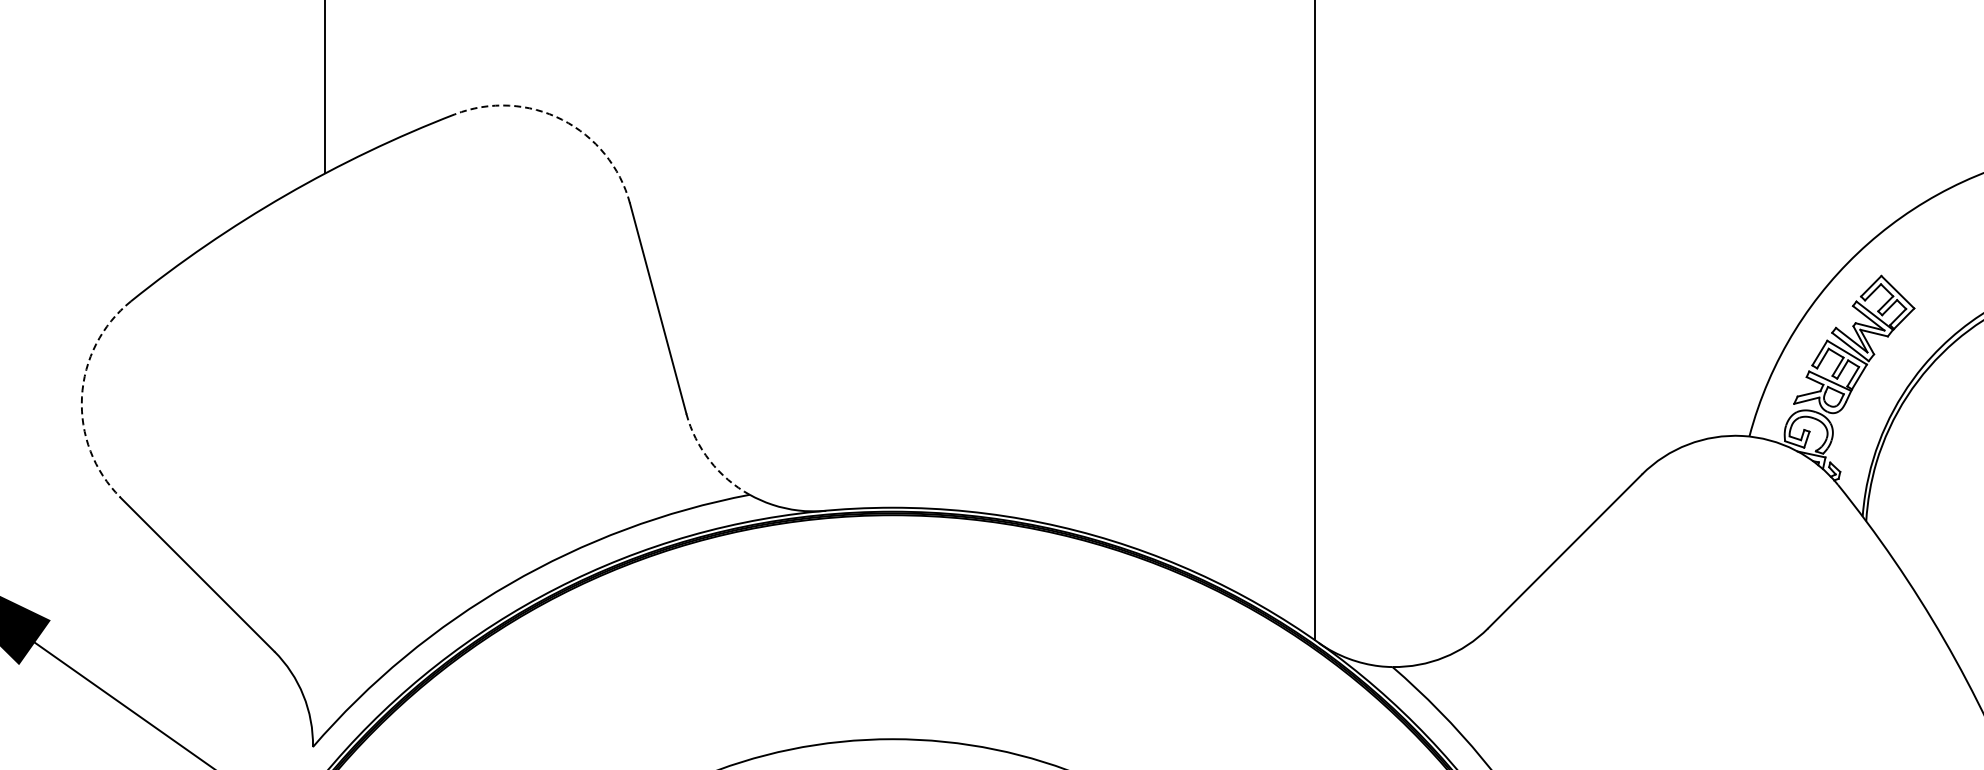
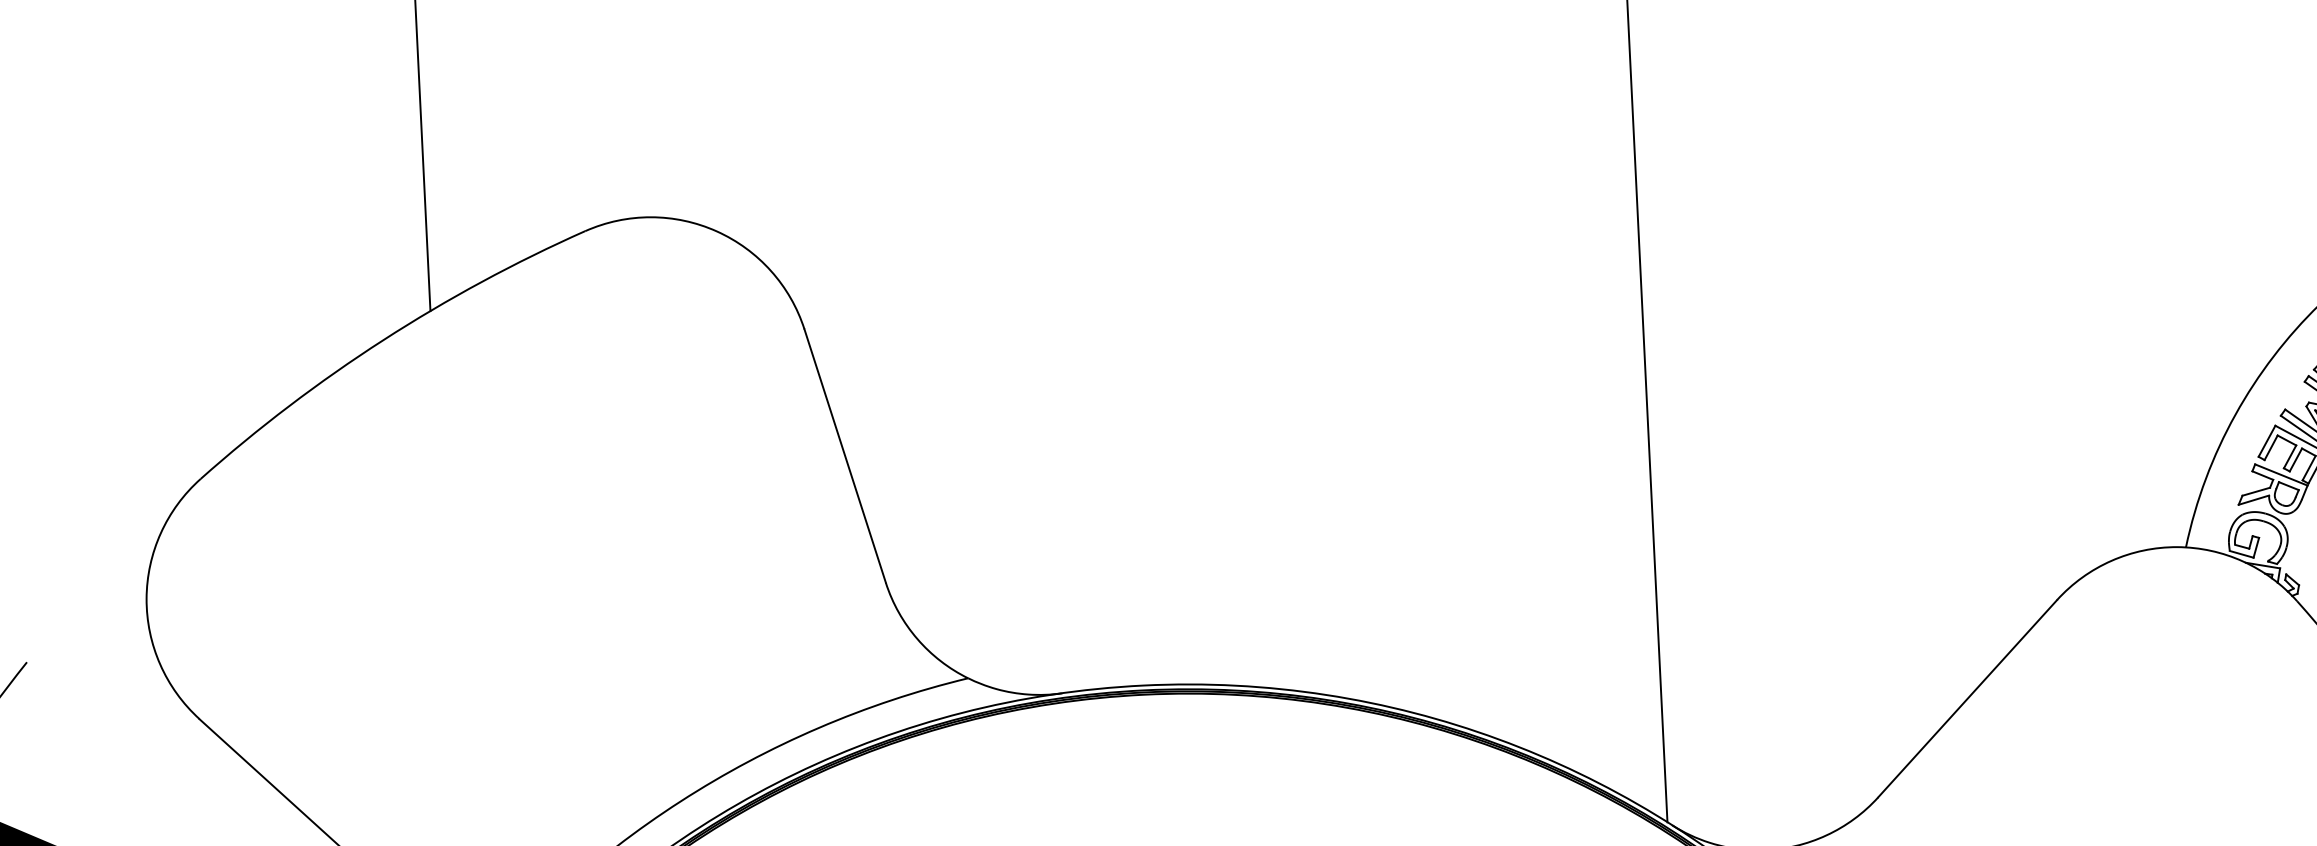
arc: (562, 119) -> (717, 230), dashed -> solid
arc: (81, 397) -> (146, 599), dashed -> solid
arc: (709, 460) -> (916, 638), dashed -> solid

